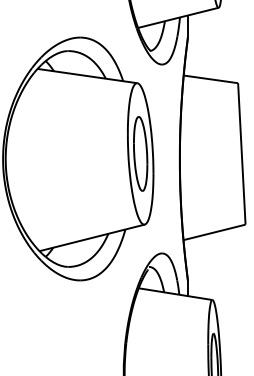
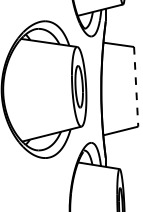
line: (242, 153) -> (136, 86), solid -> dashed

